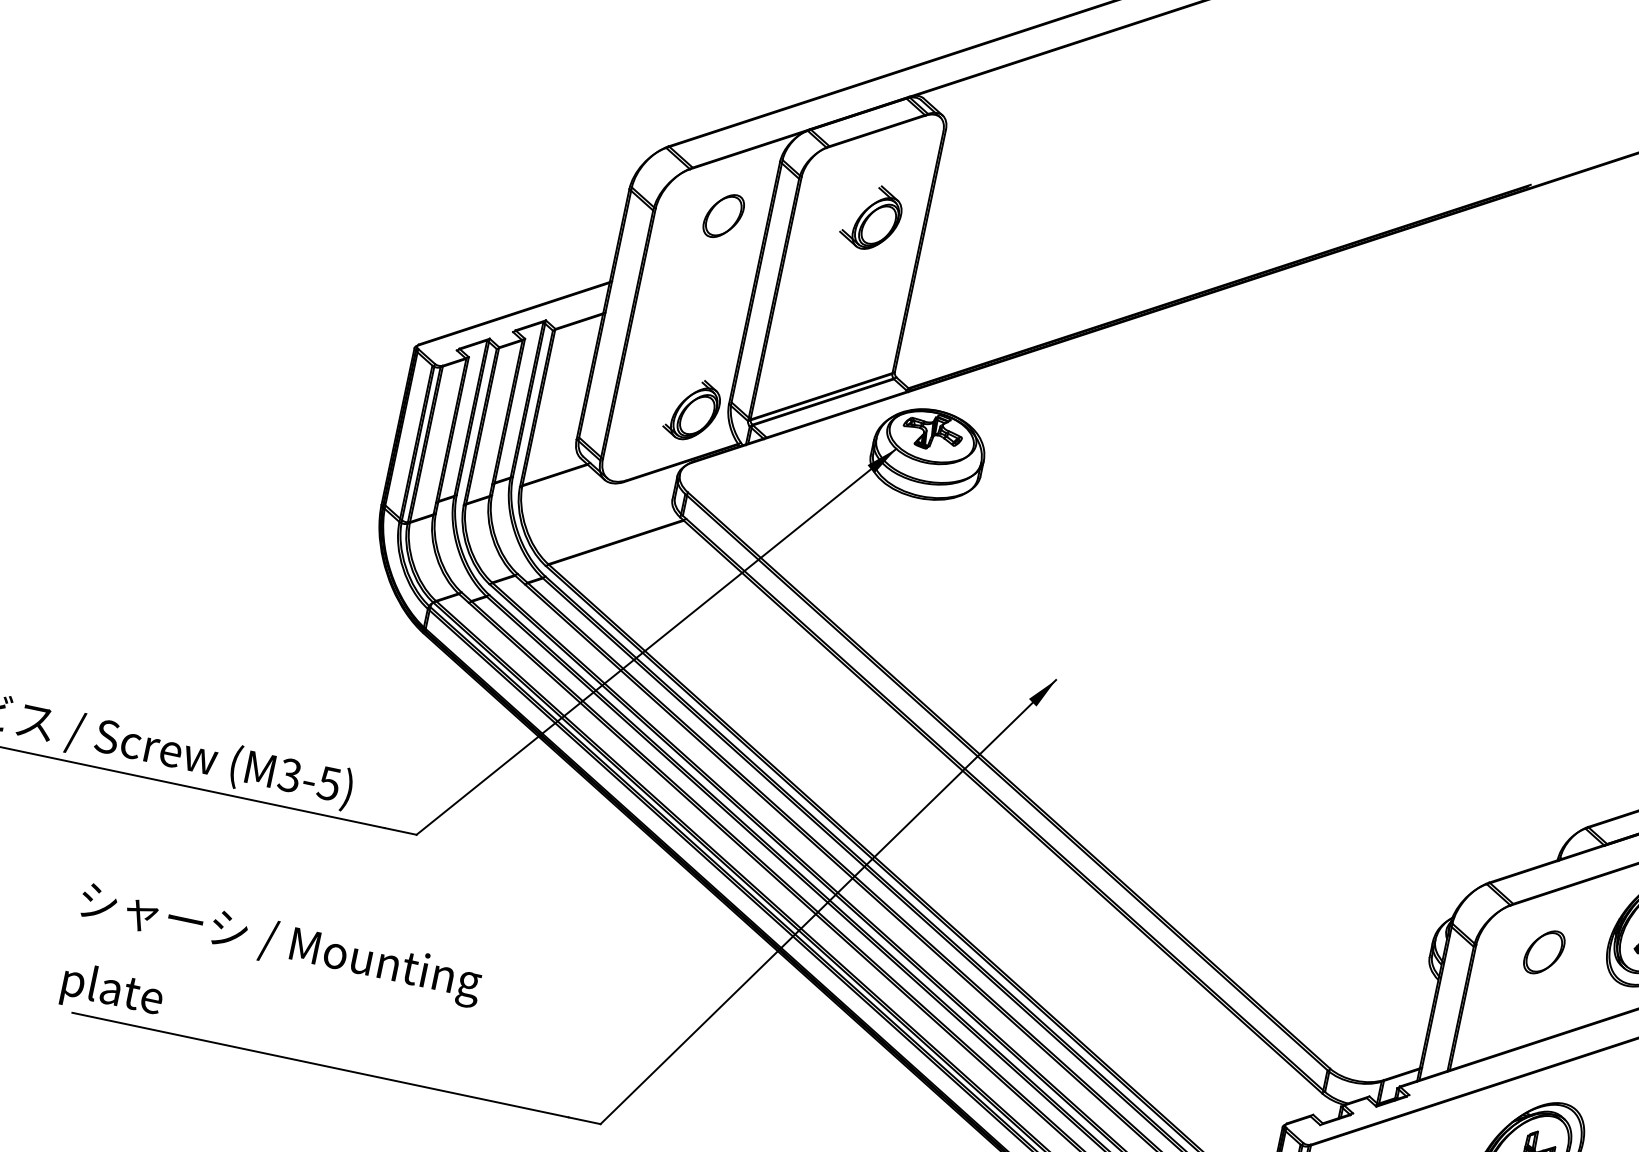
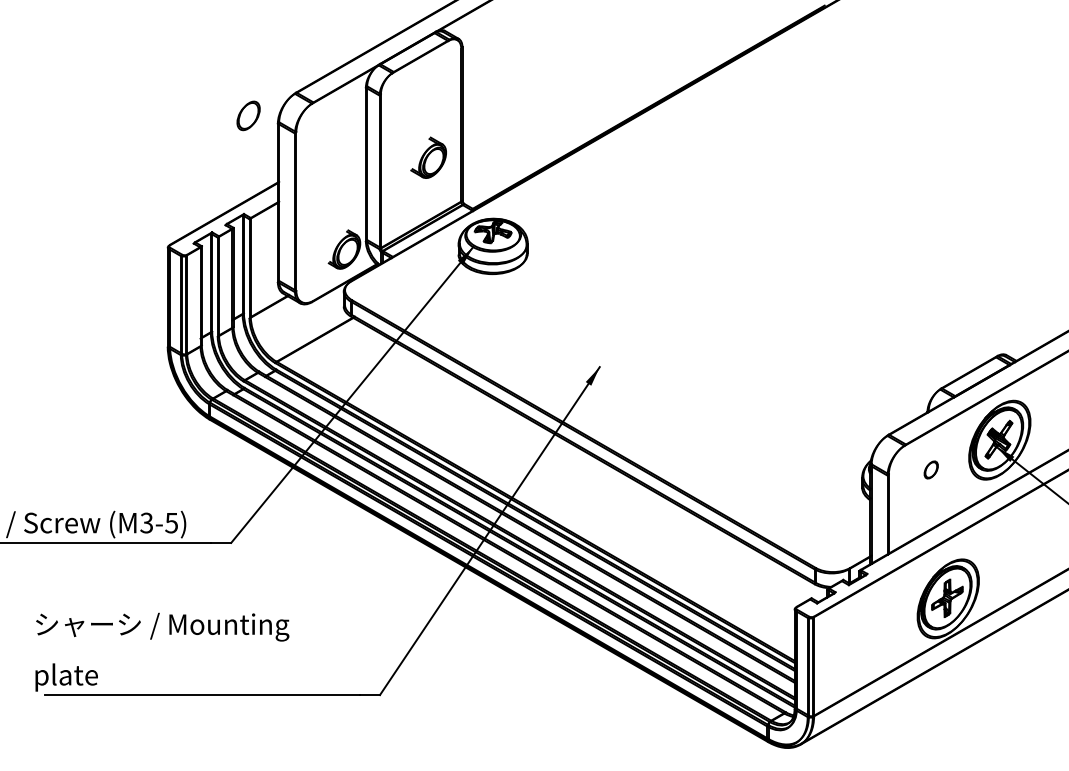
part: (723, 215) -> (248, 115), moved
part: (871, 216) -> (428, 157), moved
part: (1545, 951) -> (931, 469), size x0.6

